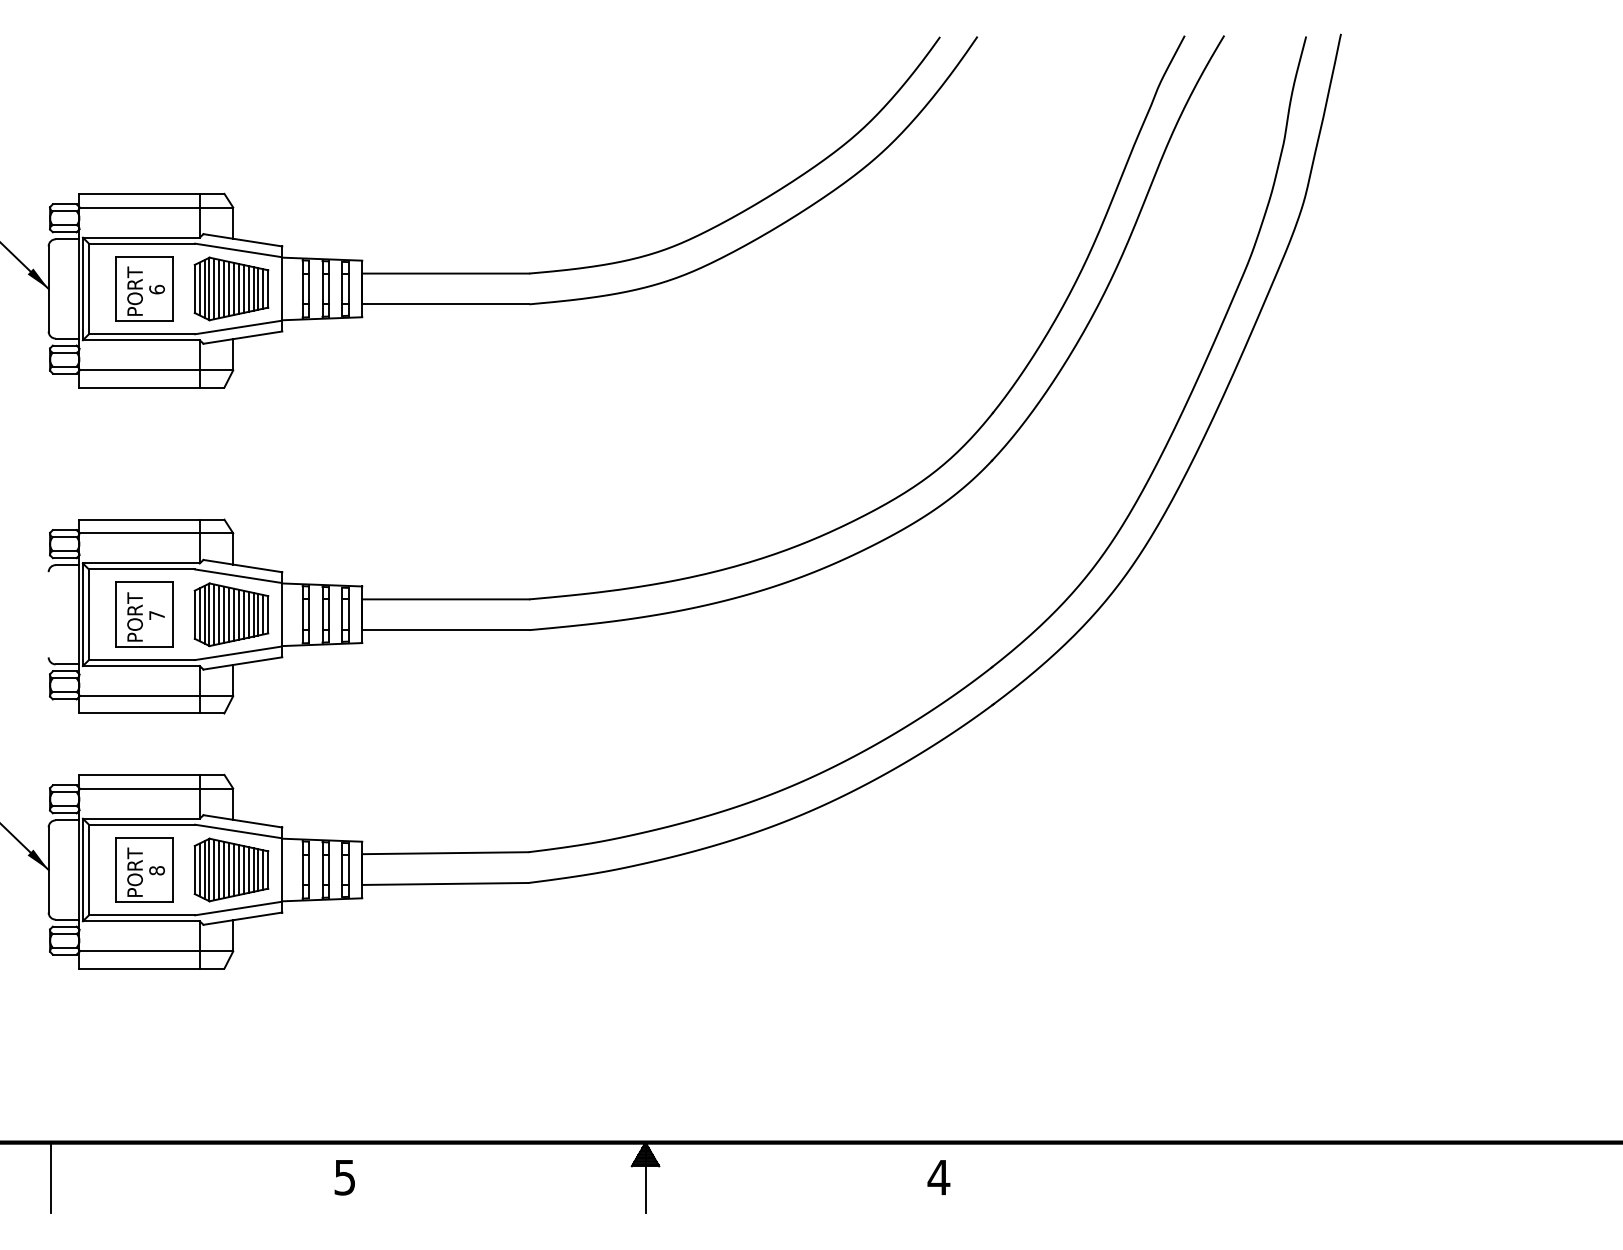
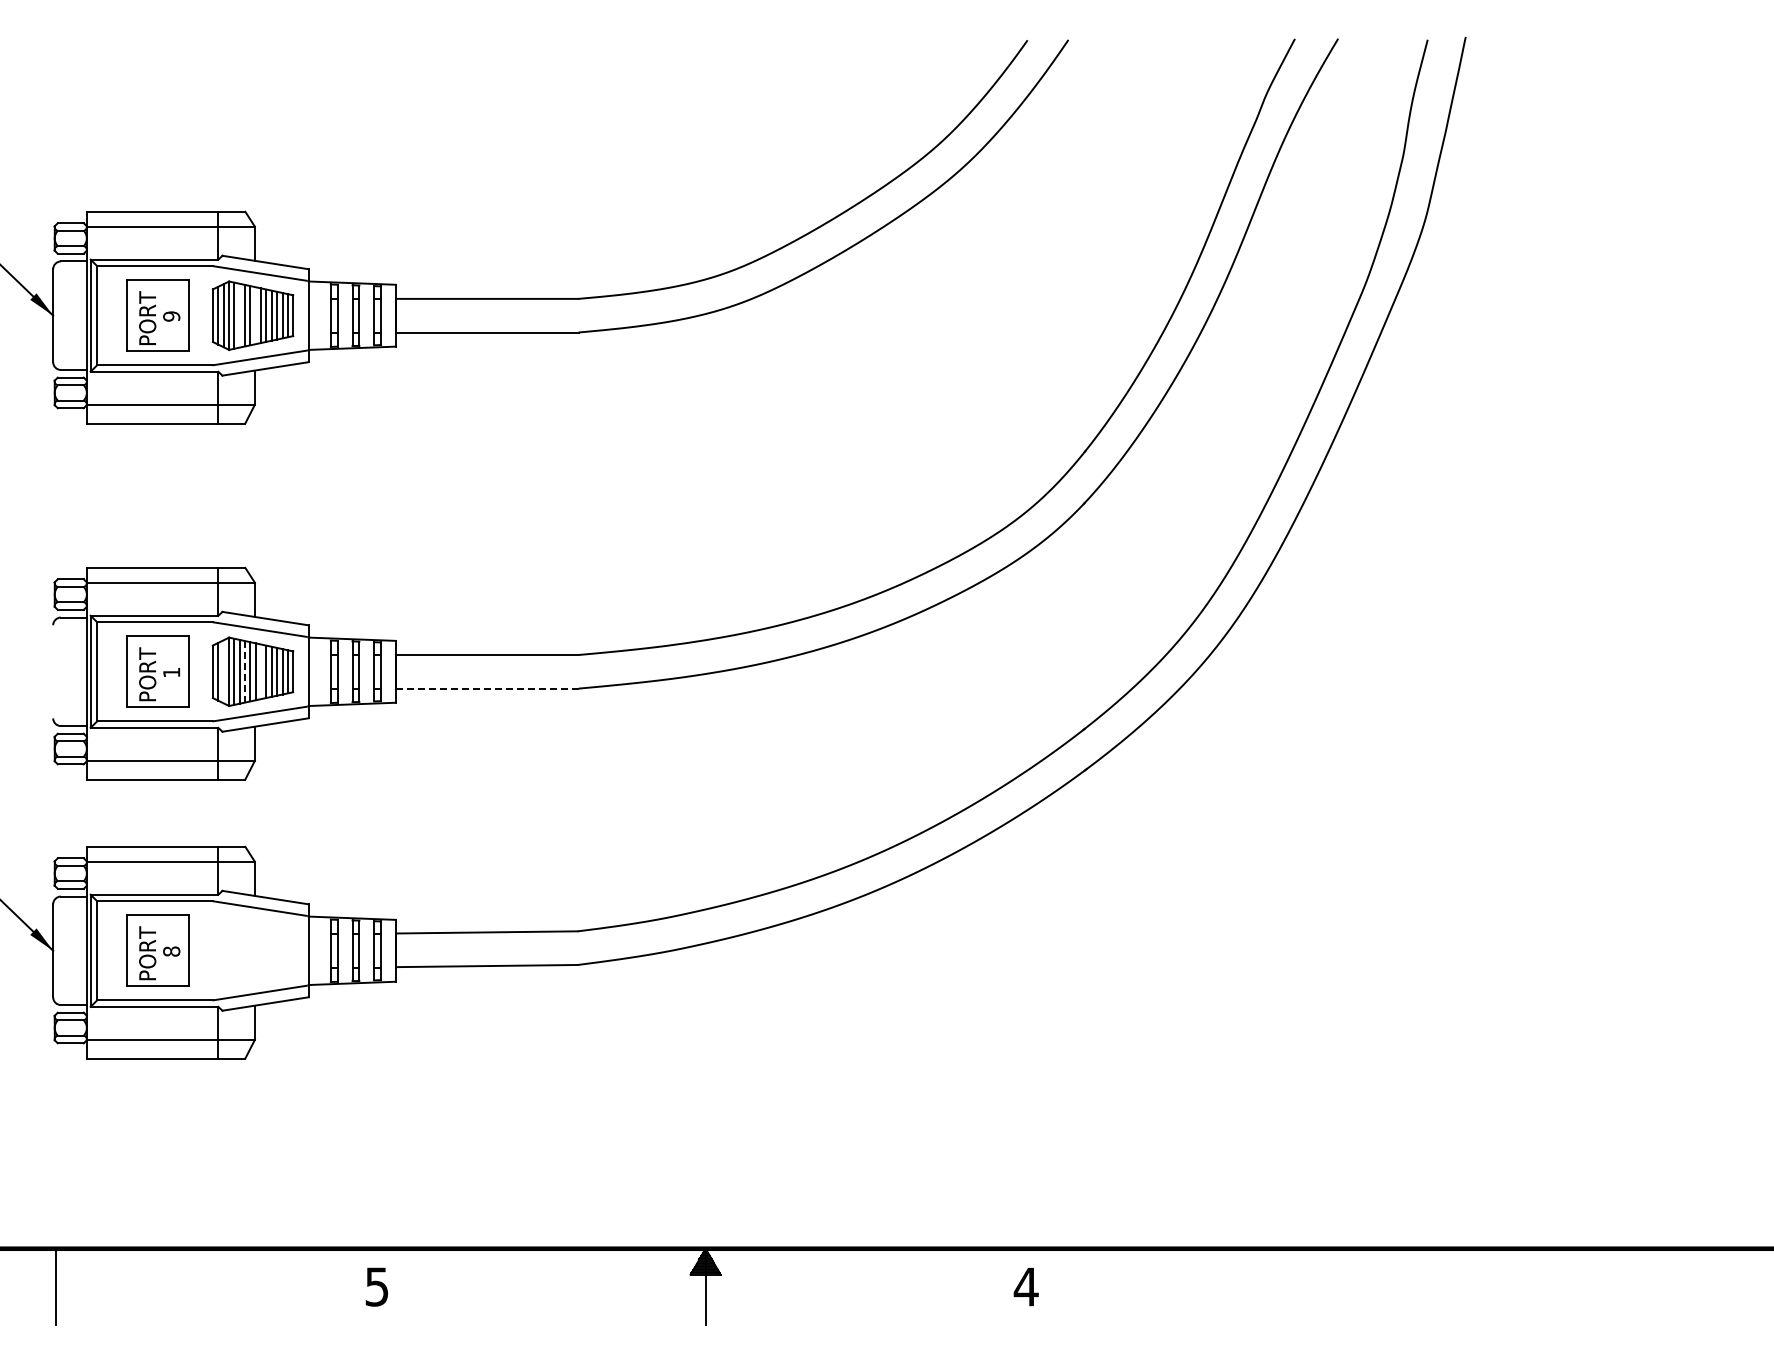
line: (219, 288) -> (239, 315), removed
line: (233, 288) -> (255, 315), removed
text: (156, 289) -> (171, 316), 6 -> 9
line: (204, 614) -> (223, 671), removed
line: (224, 614) -> (245, 671), solid -> dashed
line: (239, 614) -> (261, 671), removed
text: (156, 615) -> (171, 672), 7 -> 1
line: (445, 630) -> (486, 688), solid -> dashed
part: (230, 869) -> (252, 950), removed

